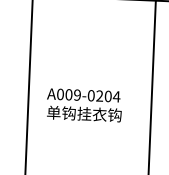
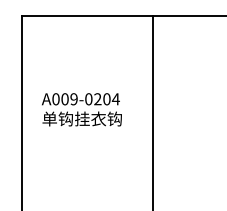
text: (84, 105) -> (81, 109), moved

